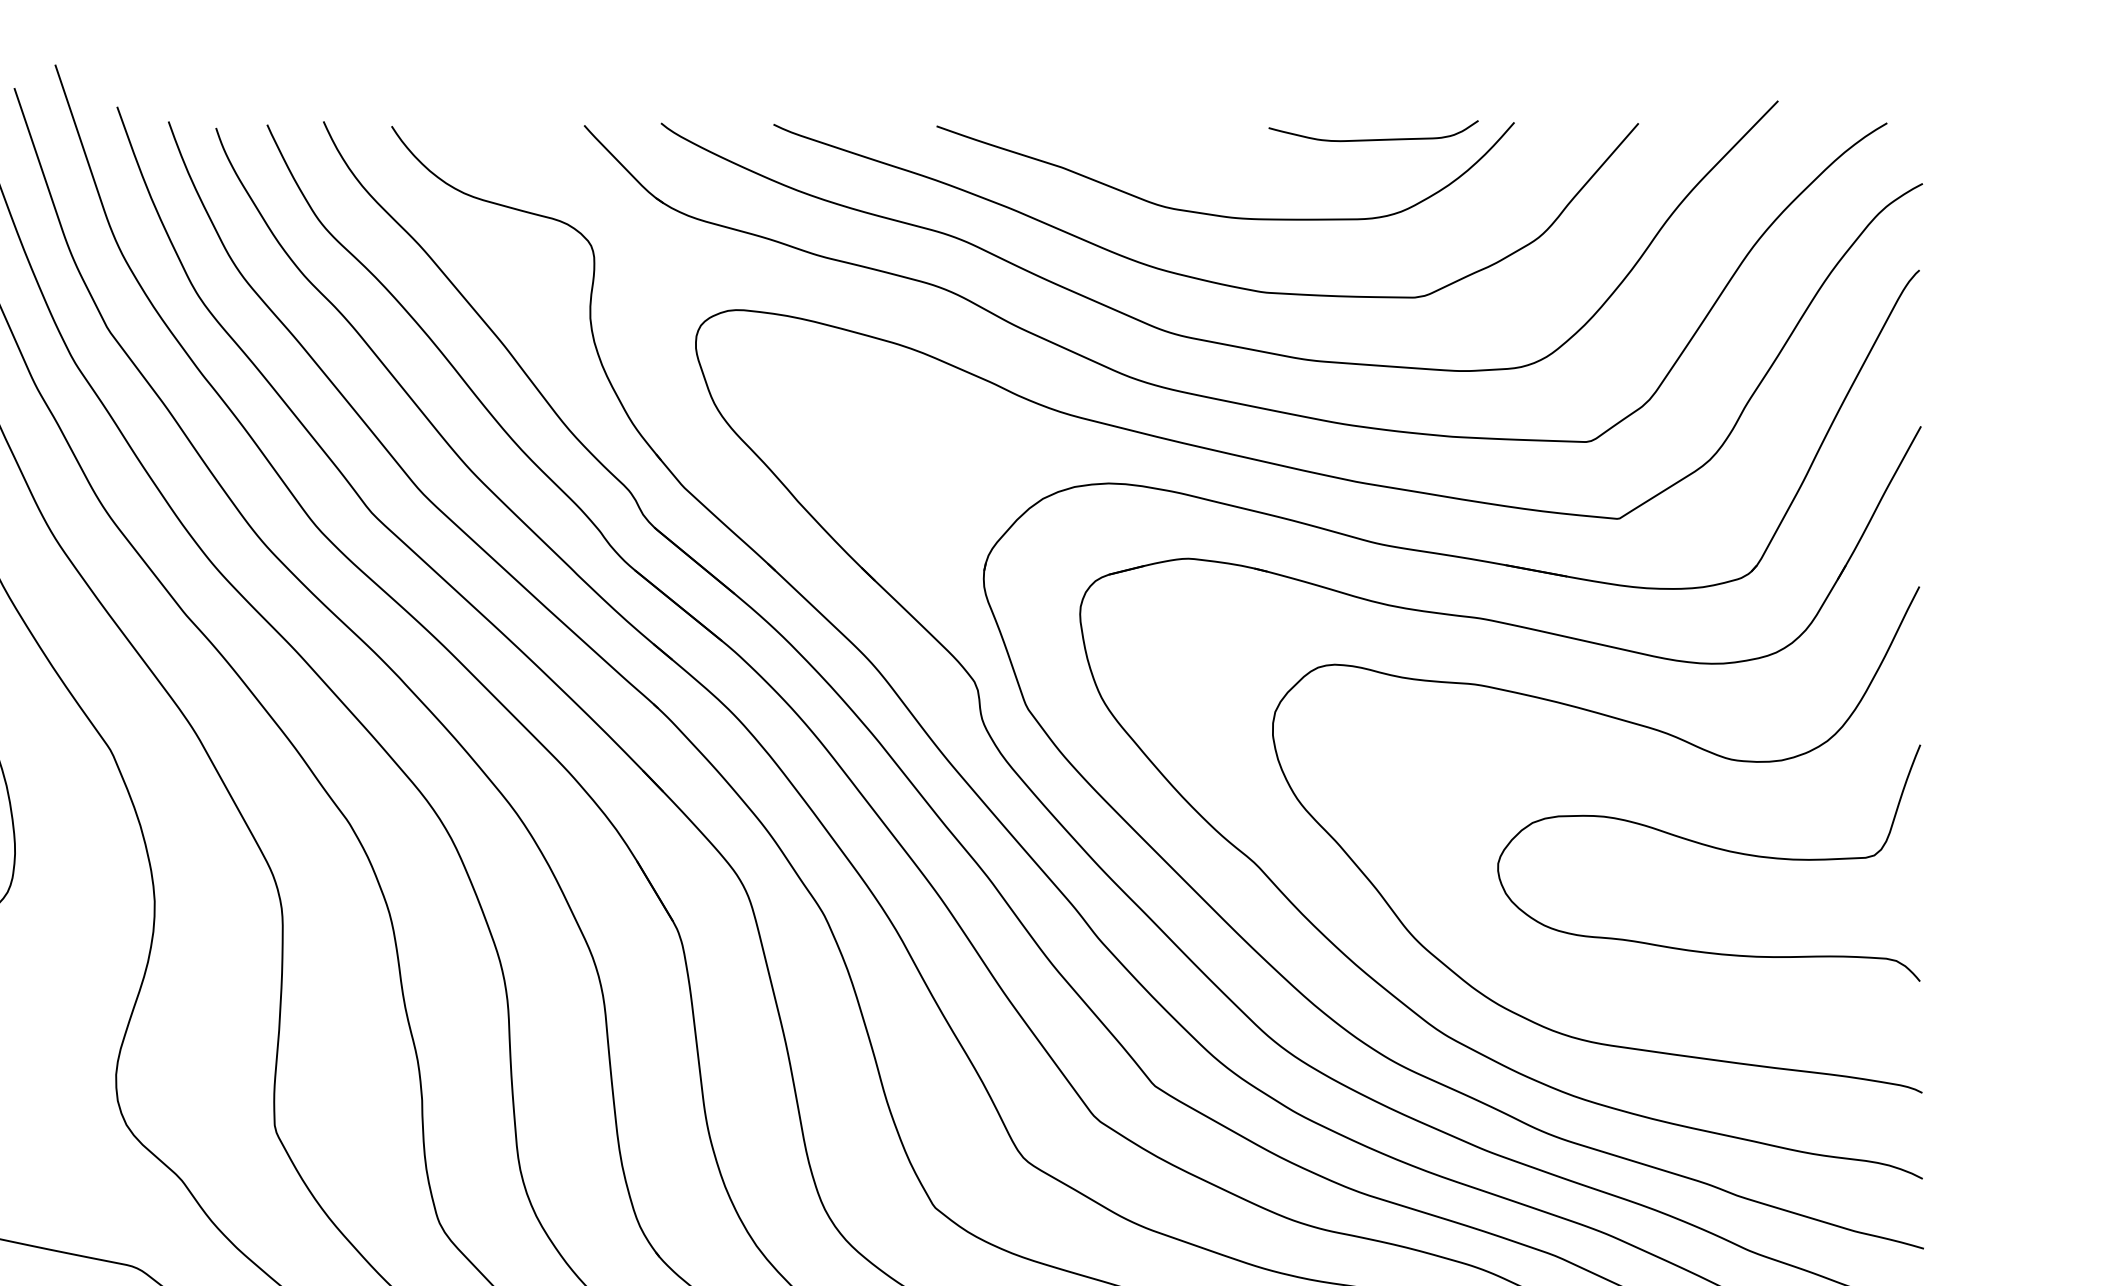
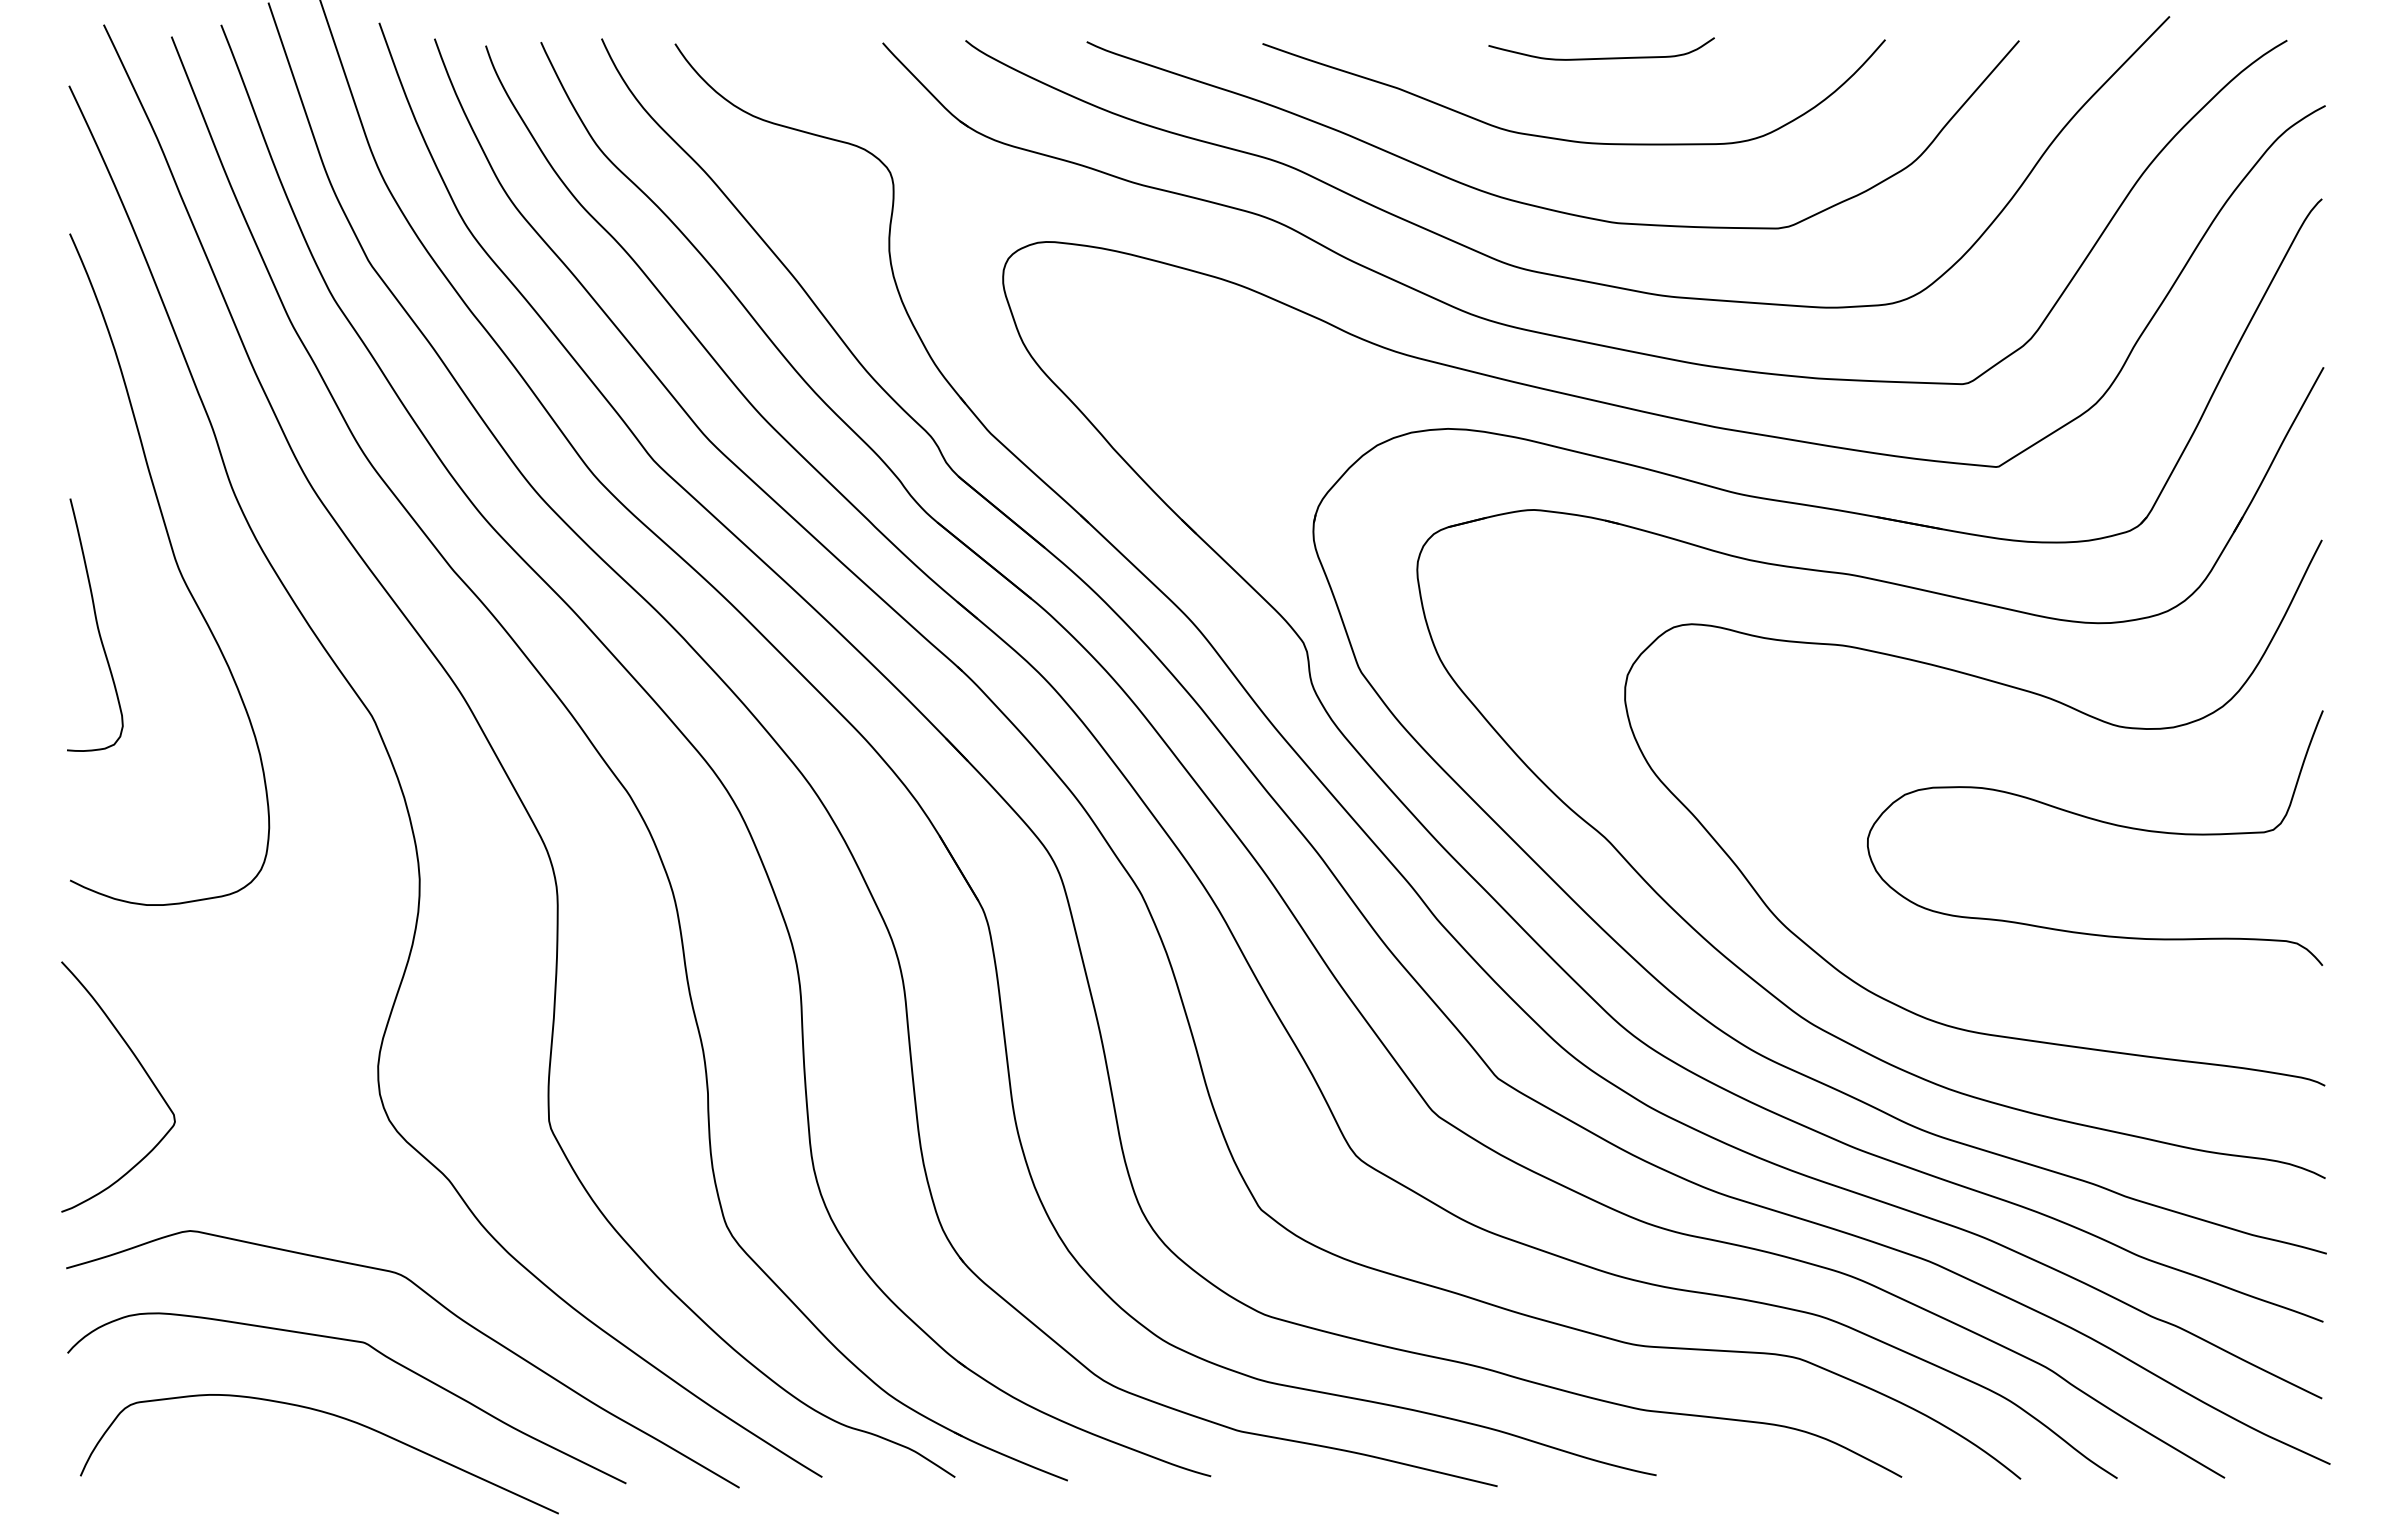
curve: (1373, 138) -> (1601, 57), moved

